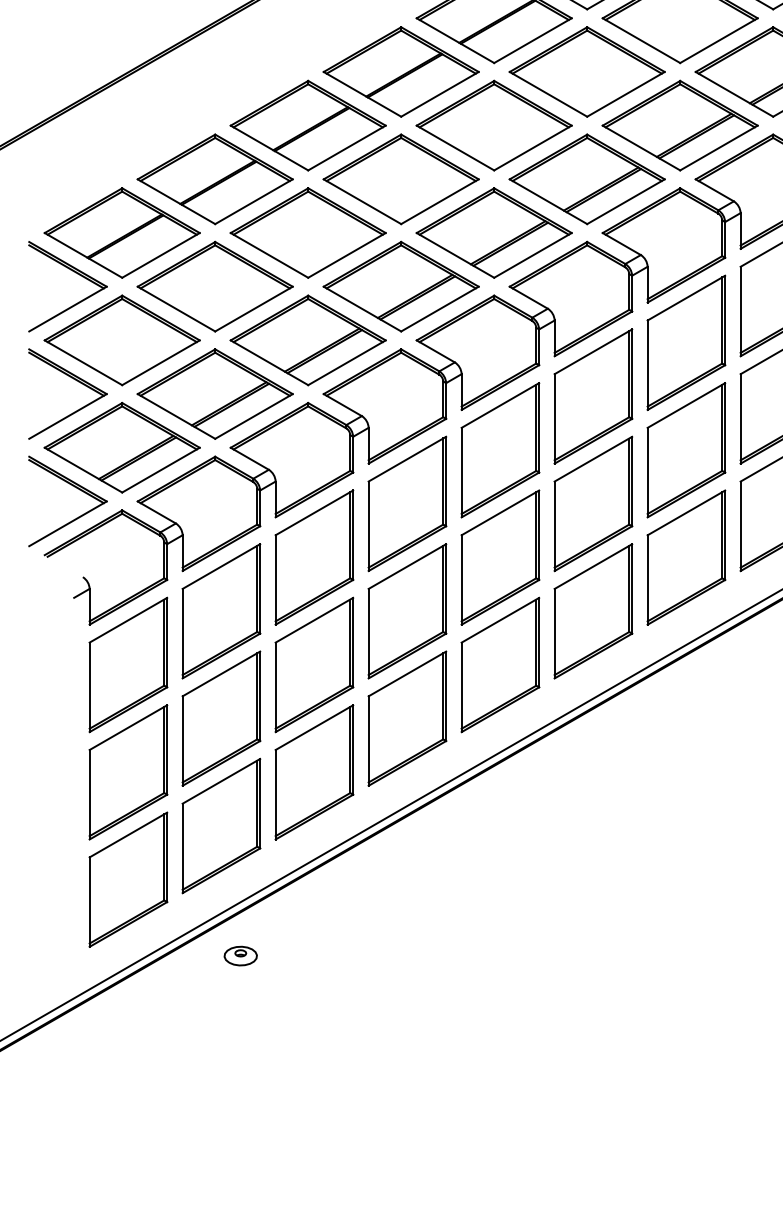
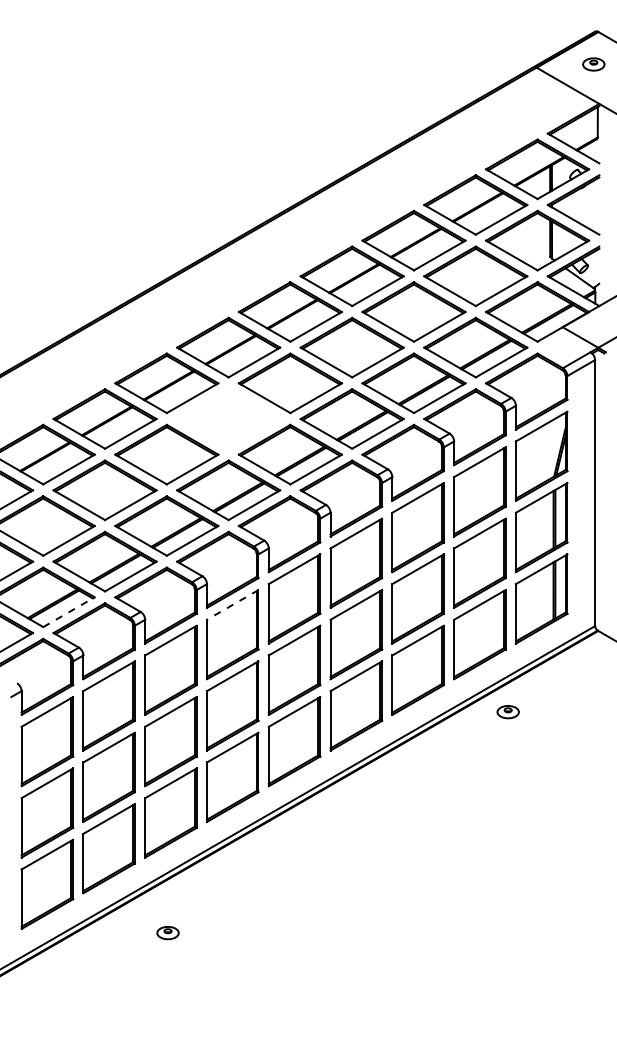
part: (401, 178) -> (228, 418), removed
line: (407, 458) -> (232, 604), solid -> dashed
line: (161, 470) -> (69, 612), solid -> dashed
part: (239, 956) -> (167, 933), moved

